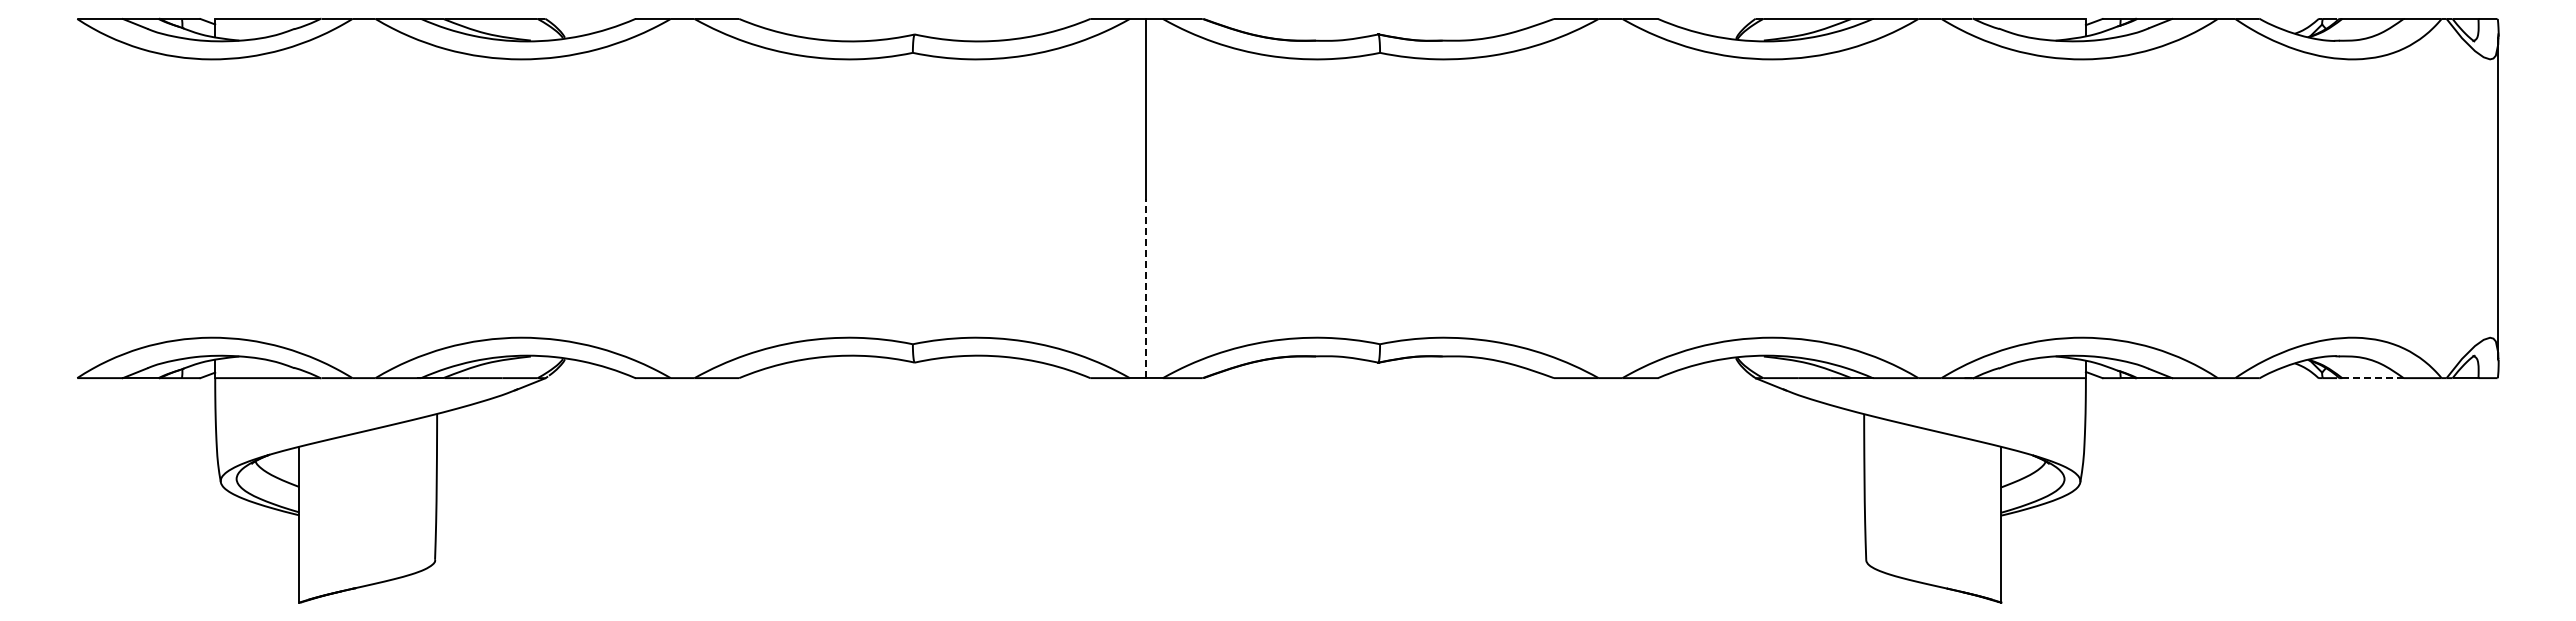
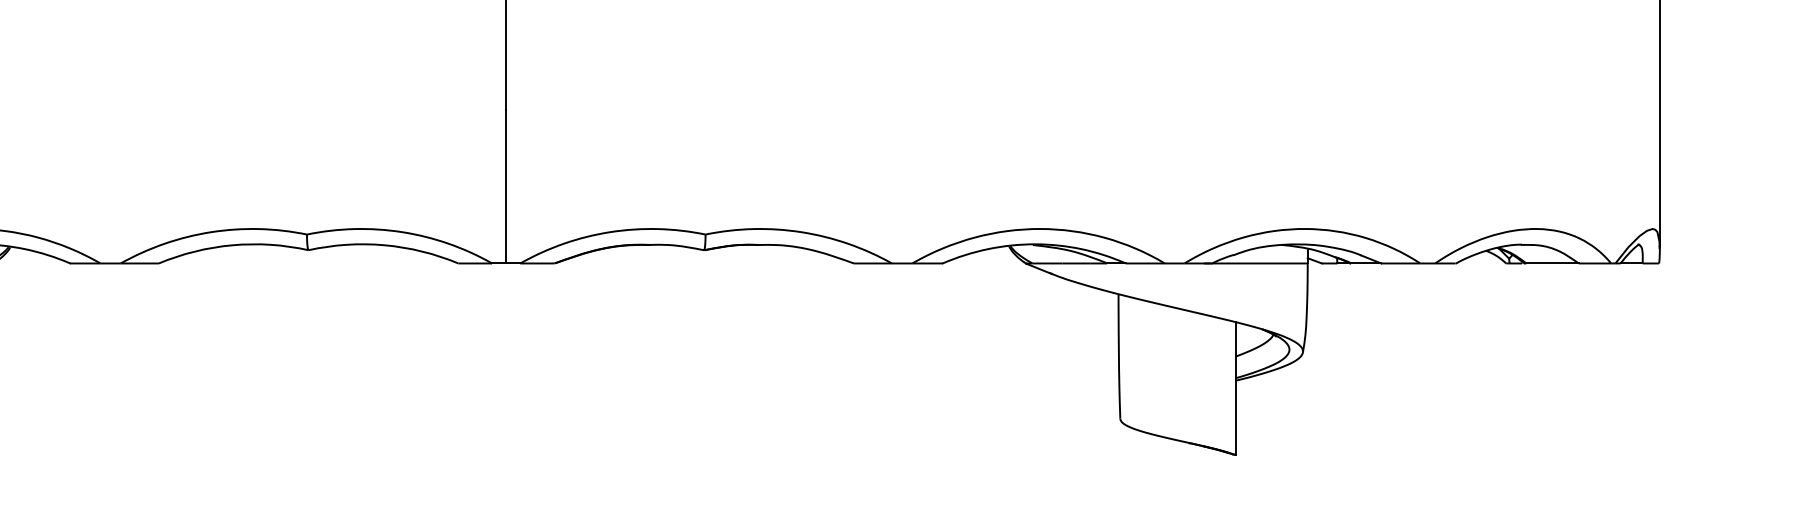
line: (1146, 288) -> (506, 187), dashed -> solid
line: (2372, 378) -> (1552, 263), dashed -> solid

